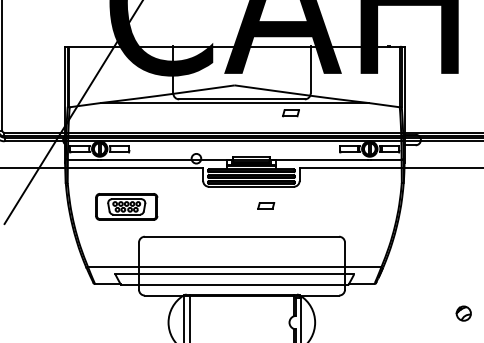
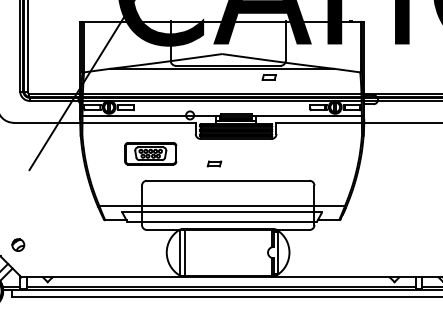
part: (266, 205) -> (214, 163), moved
part: (126, 206) -> (150, 153), moved
part: (463, 312) -> (413, 244), removed

